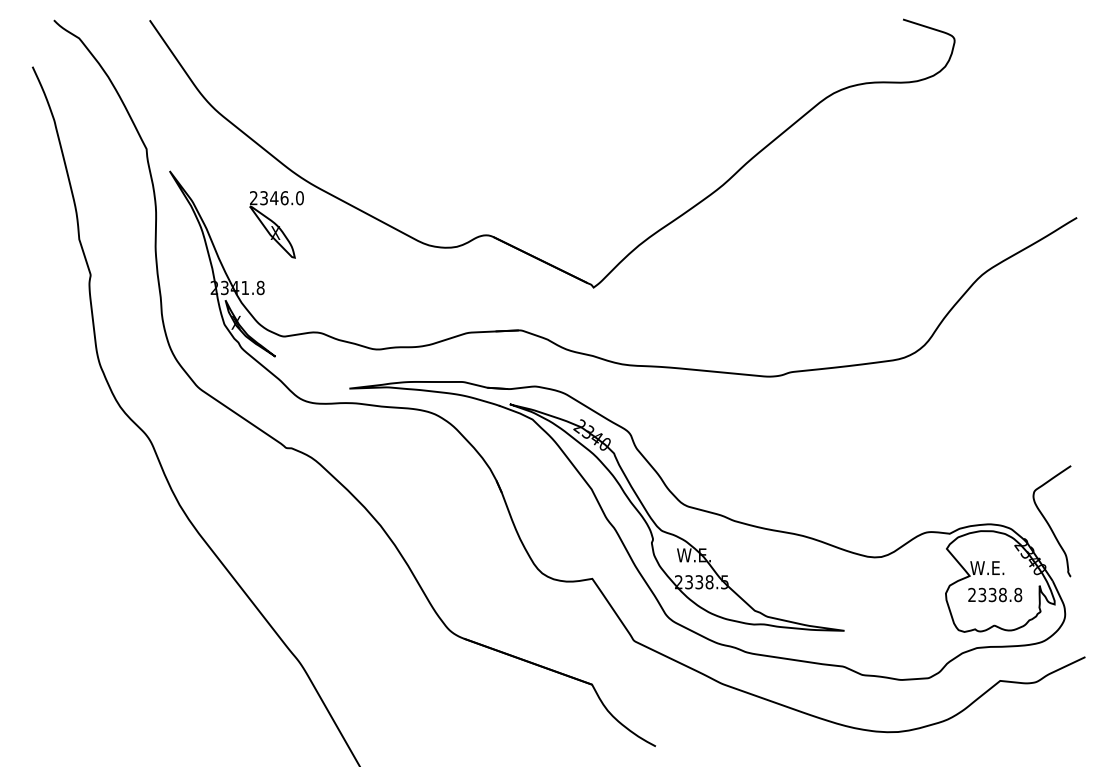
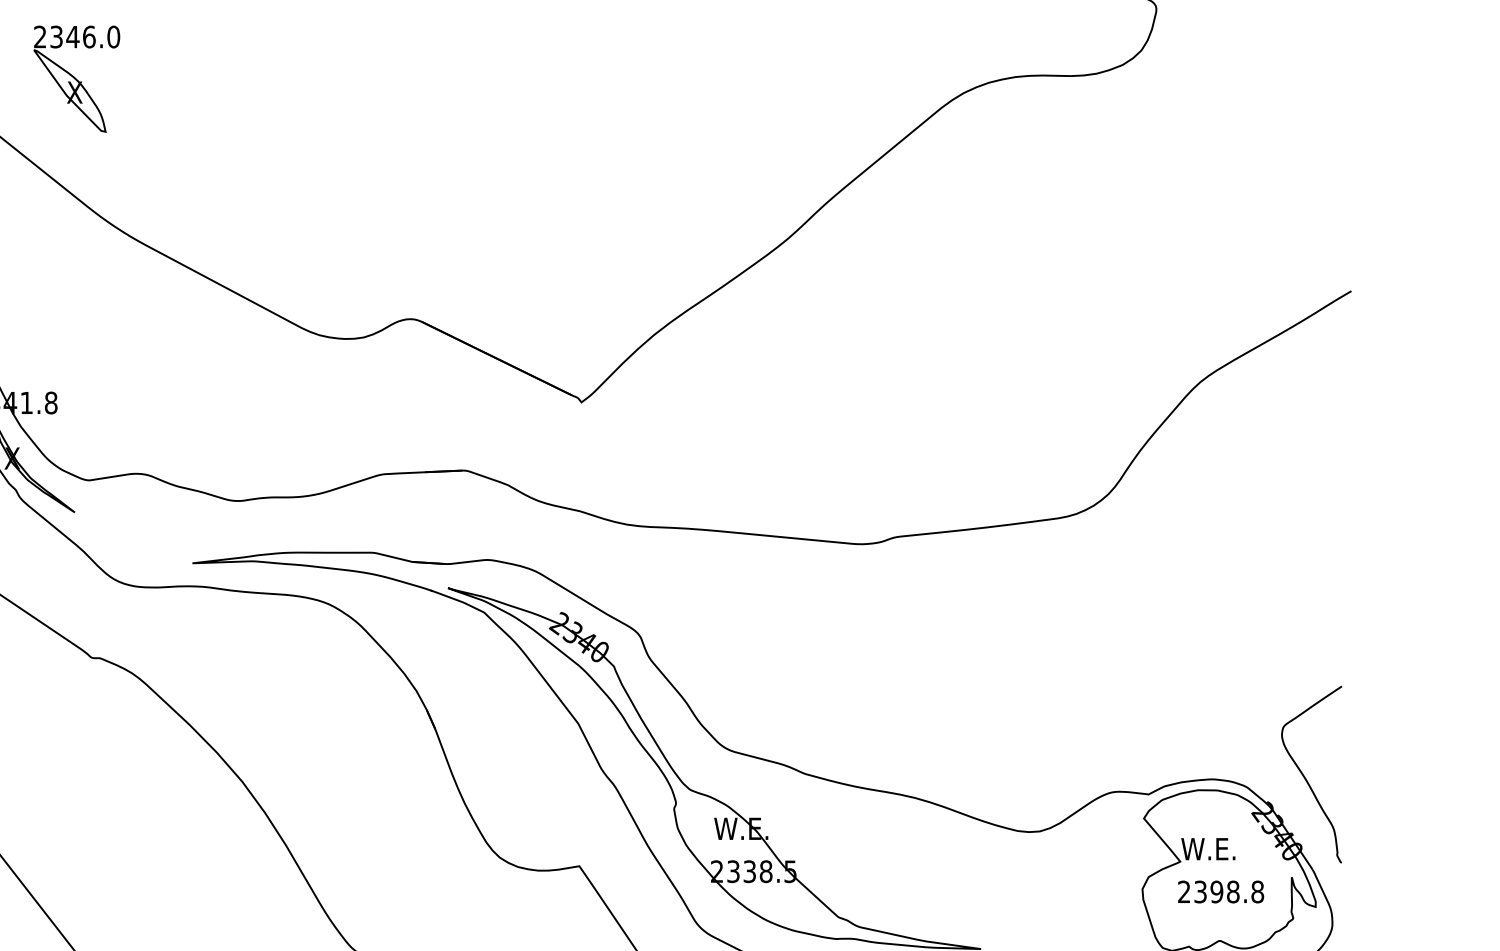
part: (276, 224) -> (76, 78), moved
text: (992, 594) -> (1216, 891), 2338.8 -> 2398.8

